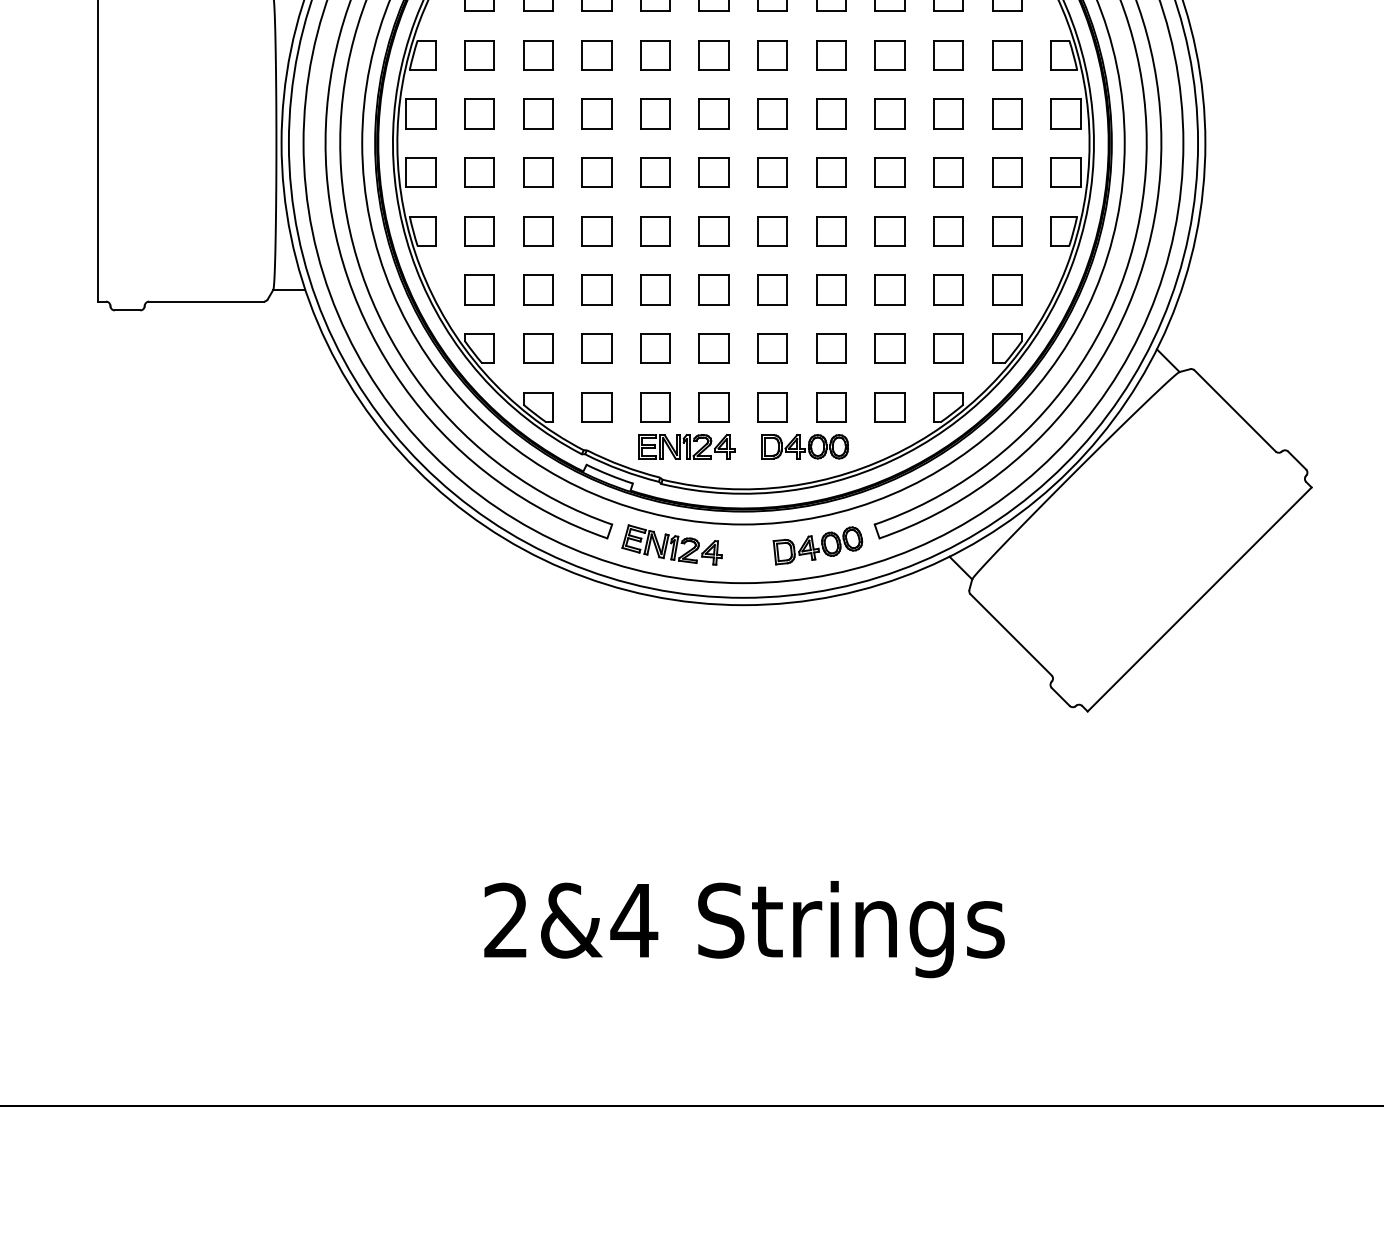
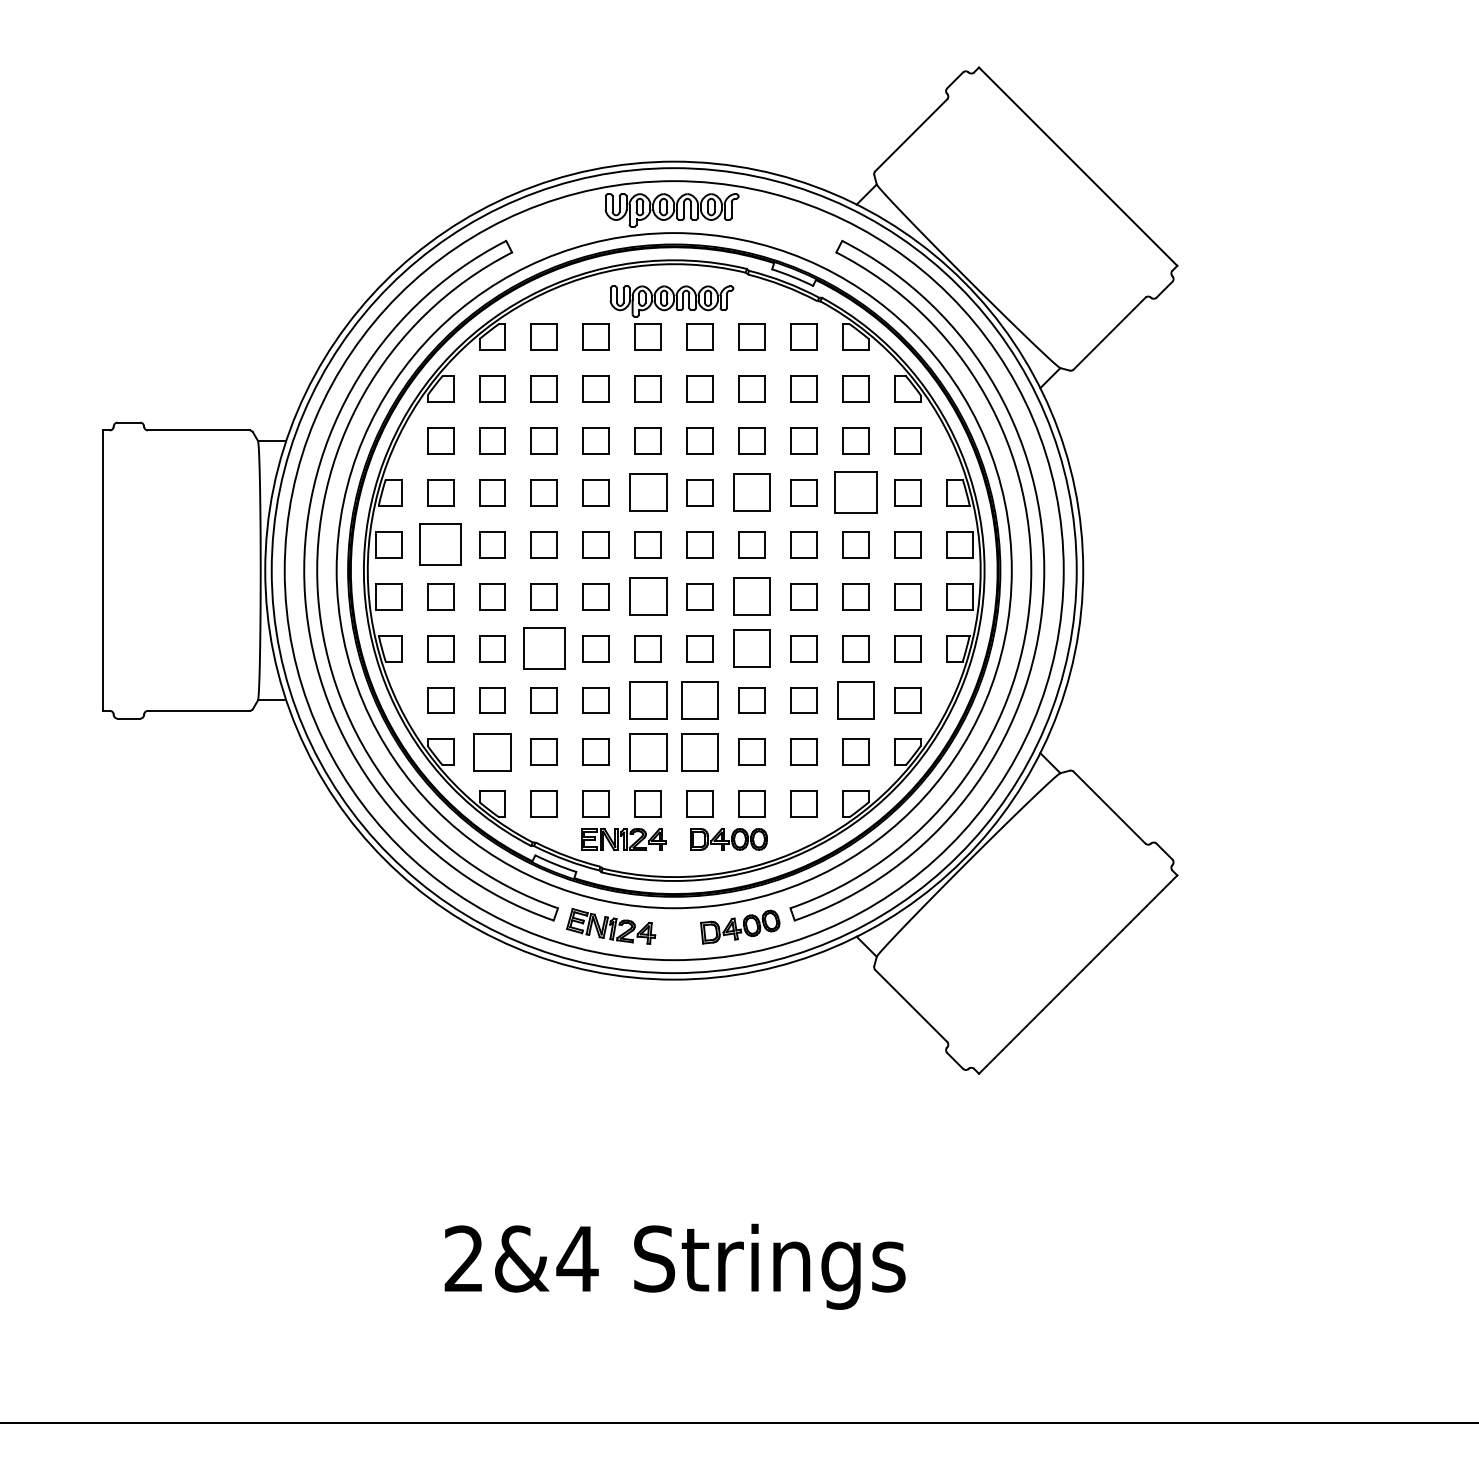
part: (713, 54) -> (647, 492), size x1.4
part: (830, 54) -> (751, 492), size x1.4
part: (948, 54) -> (855, 492), size x1.6
part: (479, 113) -> (440, 544), size x1.6
part: (713, 172) -> (647, 596), size x1.4
part: (830, 172) -> (751, 596), size x1.4
part: (595, 231) -> (543, 648), size x1.6
part: (830, 231) -> (751, 648), size x1.4
part: (713, 289) -> (647, 700), size x1.4
part: (771, 289) -> (699, 700), size x1.4
part: (948, 289) -> (855, 700), size x1.4
part: (538, 347) -> (492, 751), size x1.4
part: (713, 347) -> (647, 751), size x1.4
part: (771, 347) -> (699, 751), size x1.4

